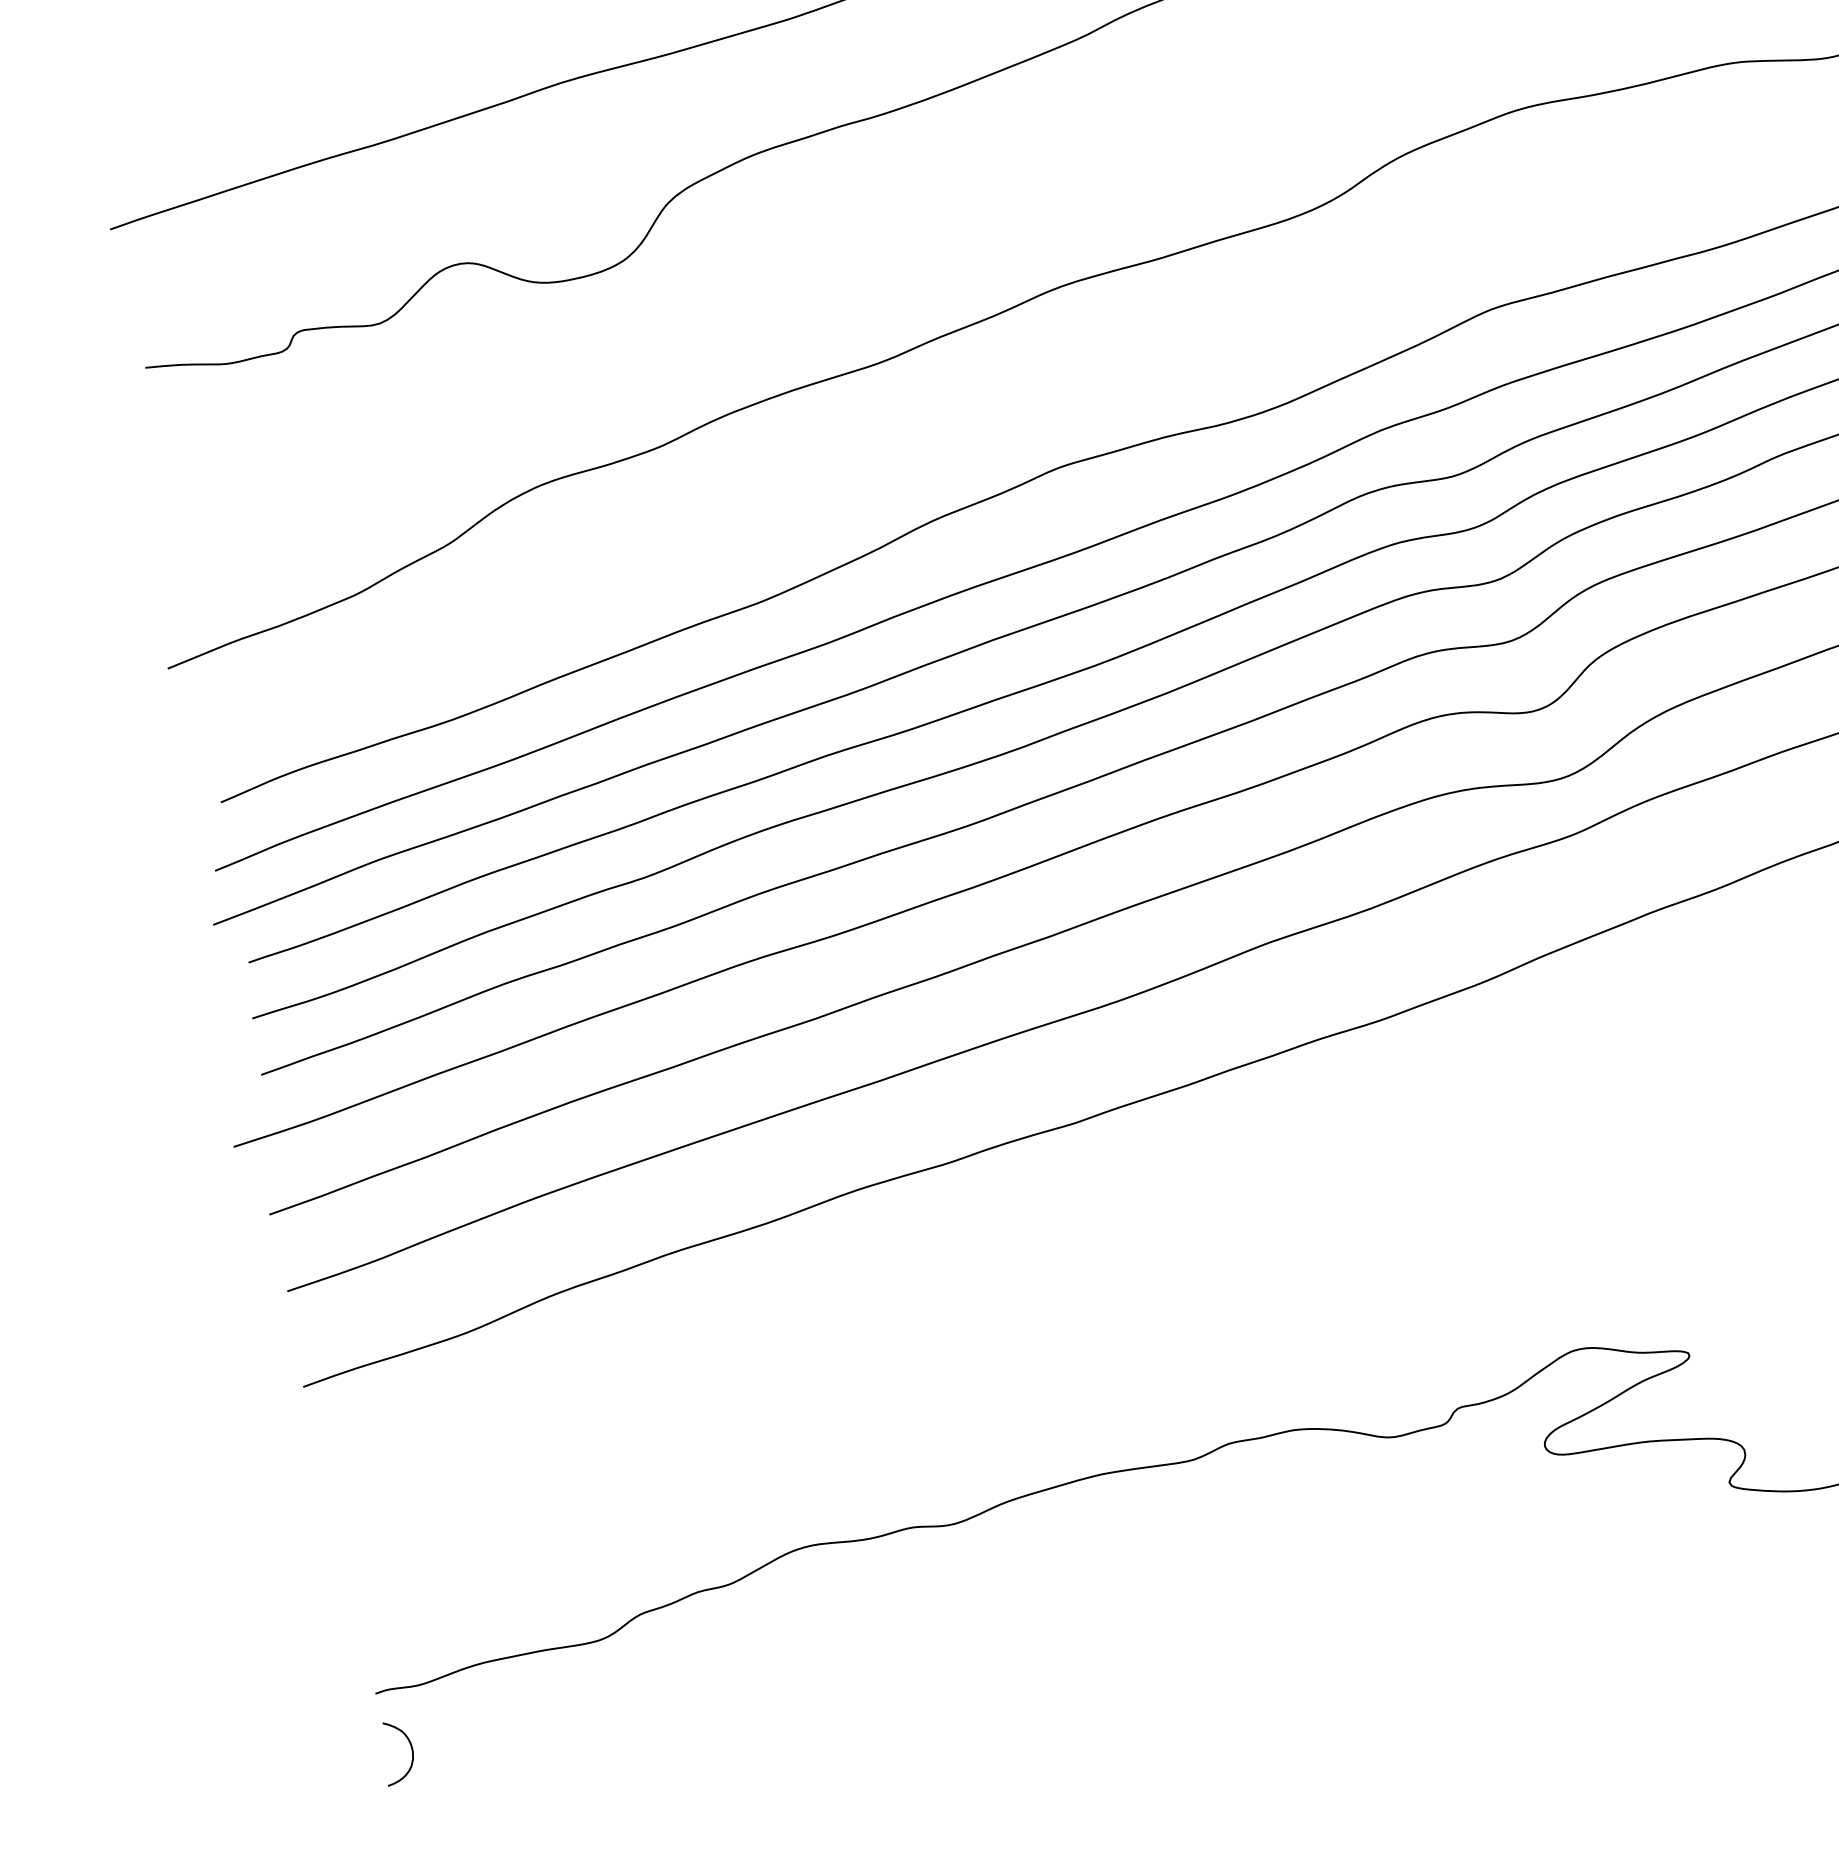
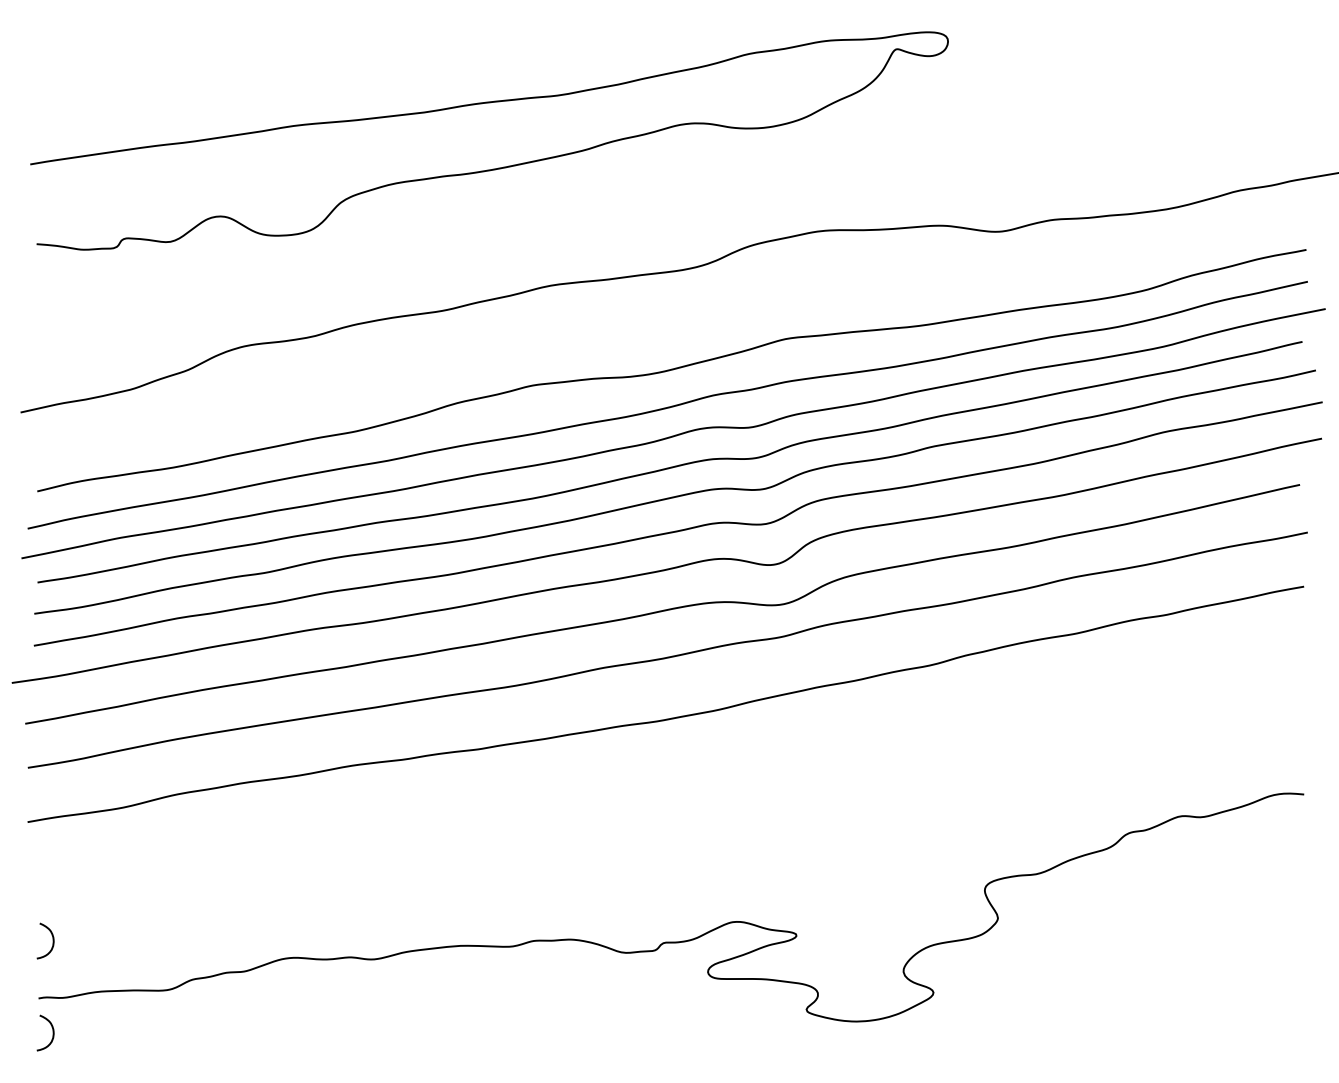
curve: (382, 1587) -> (52, 940), added

